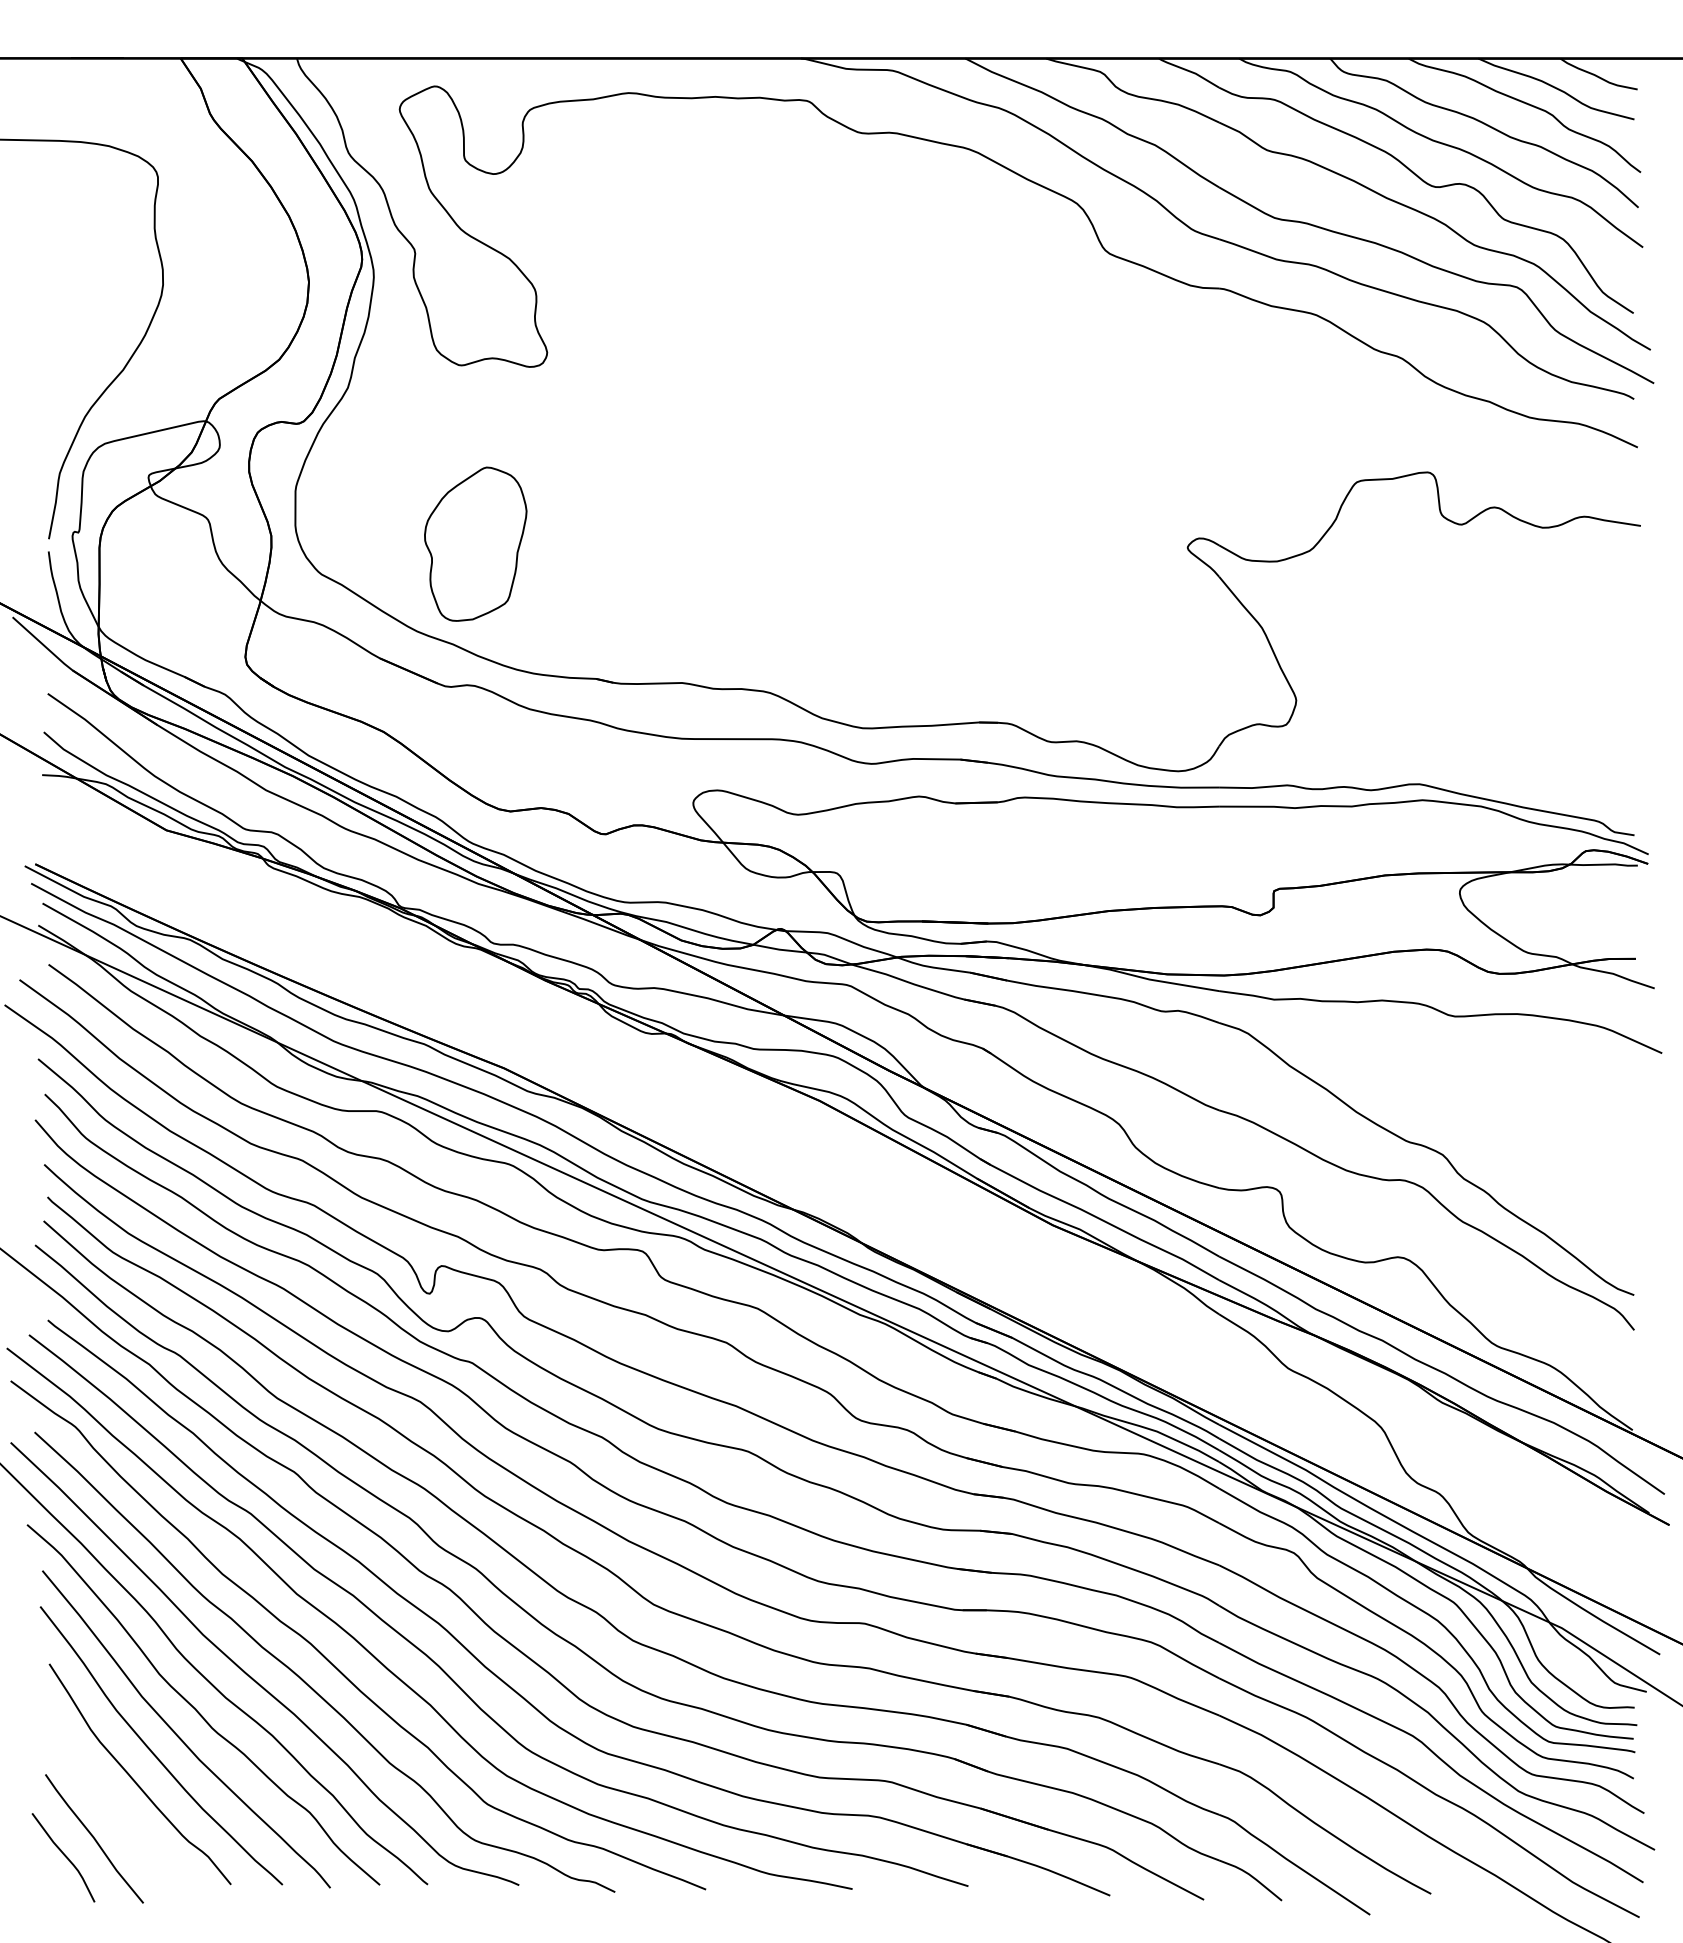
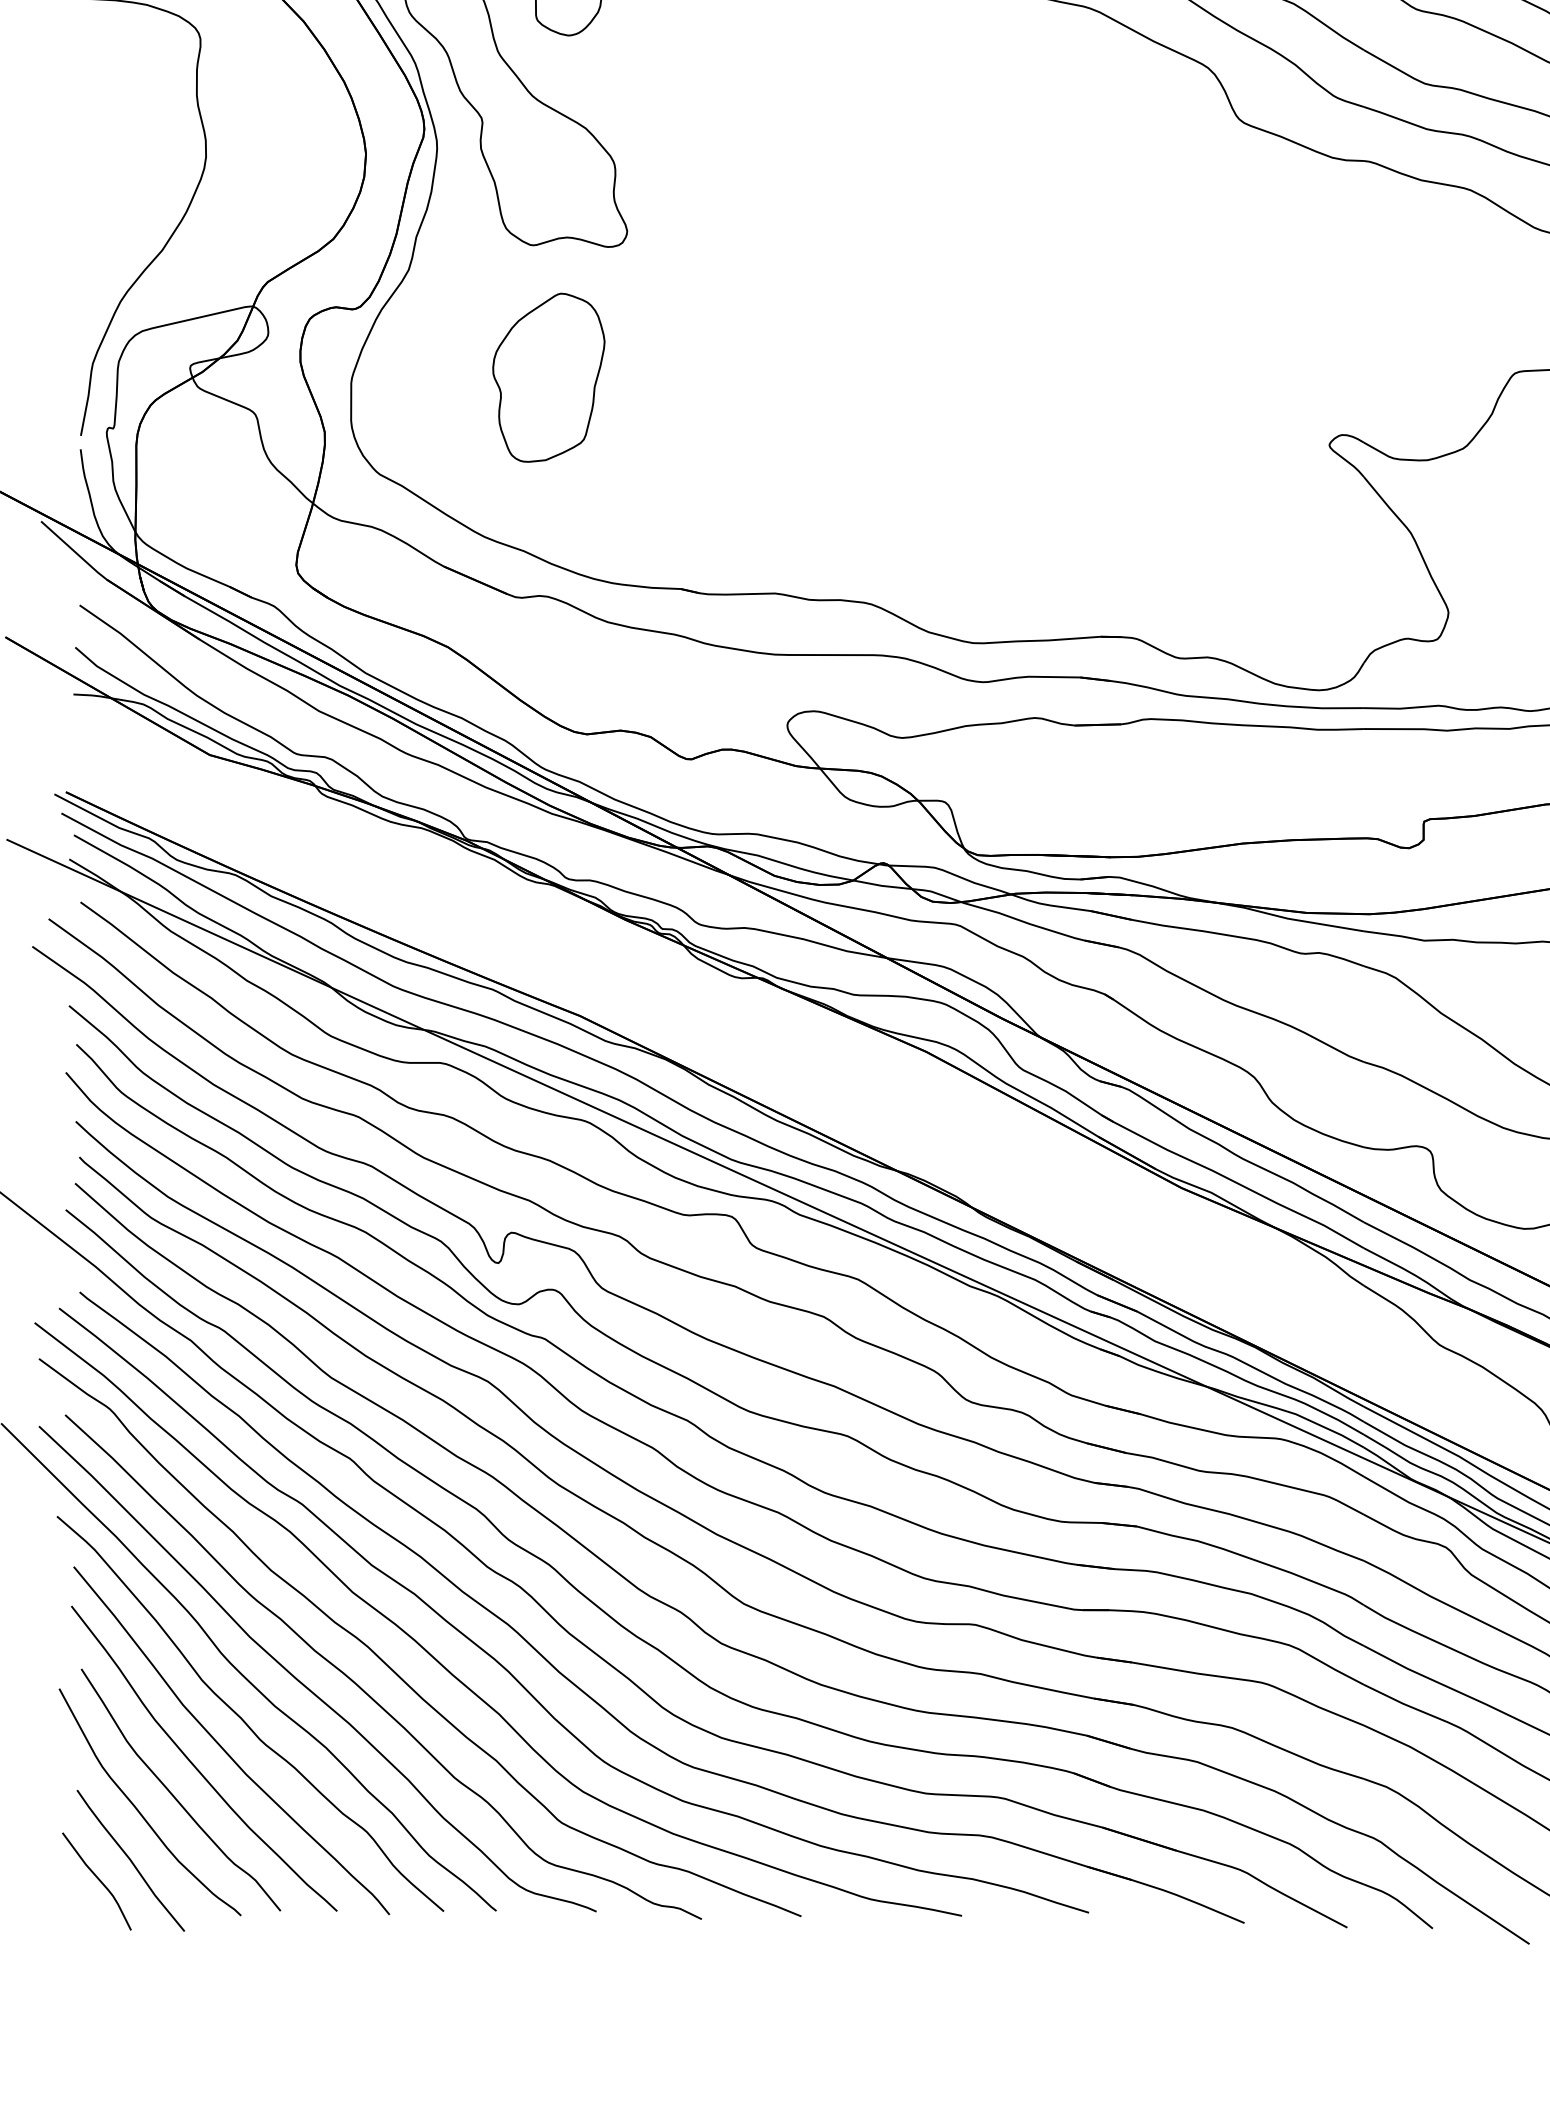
part: (475, 543) -> (548, 376), moved
curve: (102, 1793) -> (139, 1811), added

